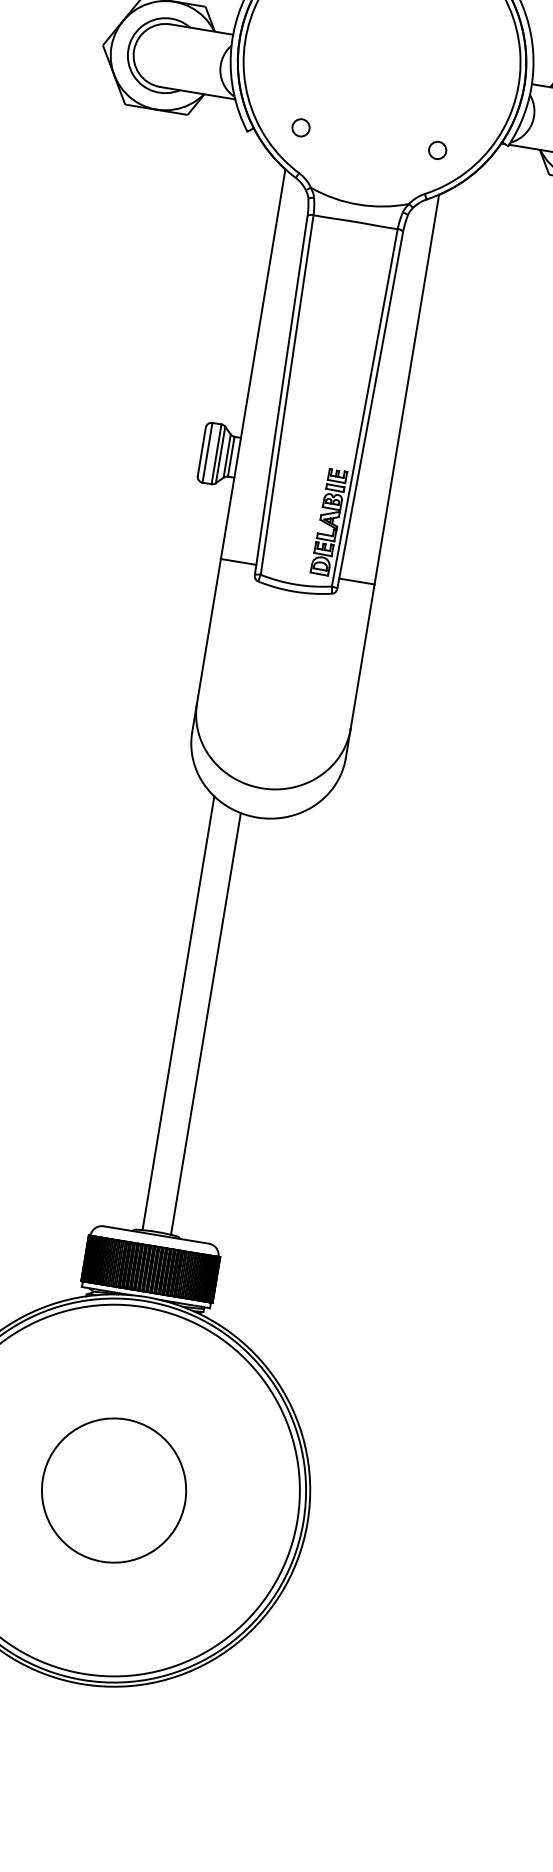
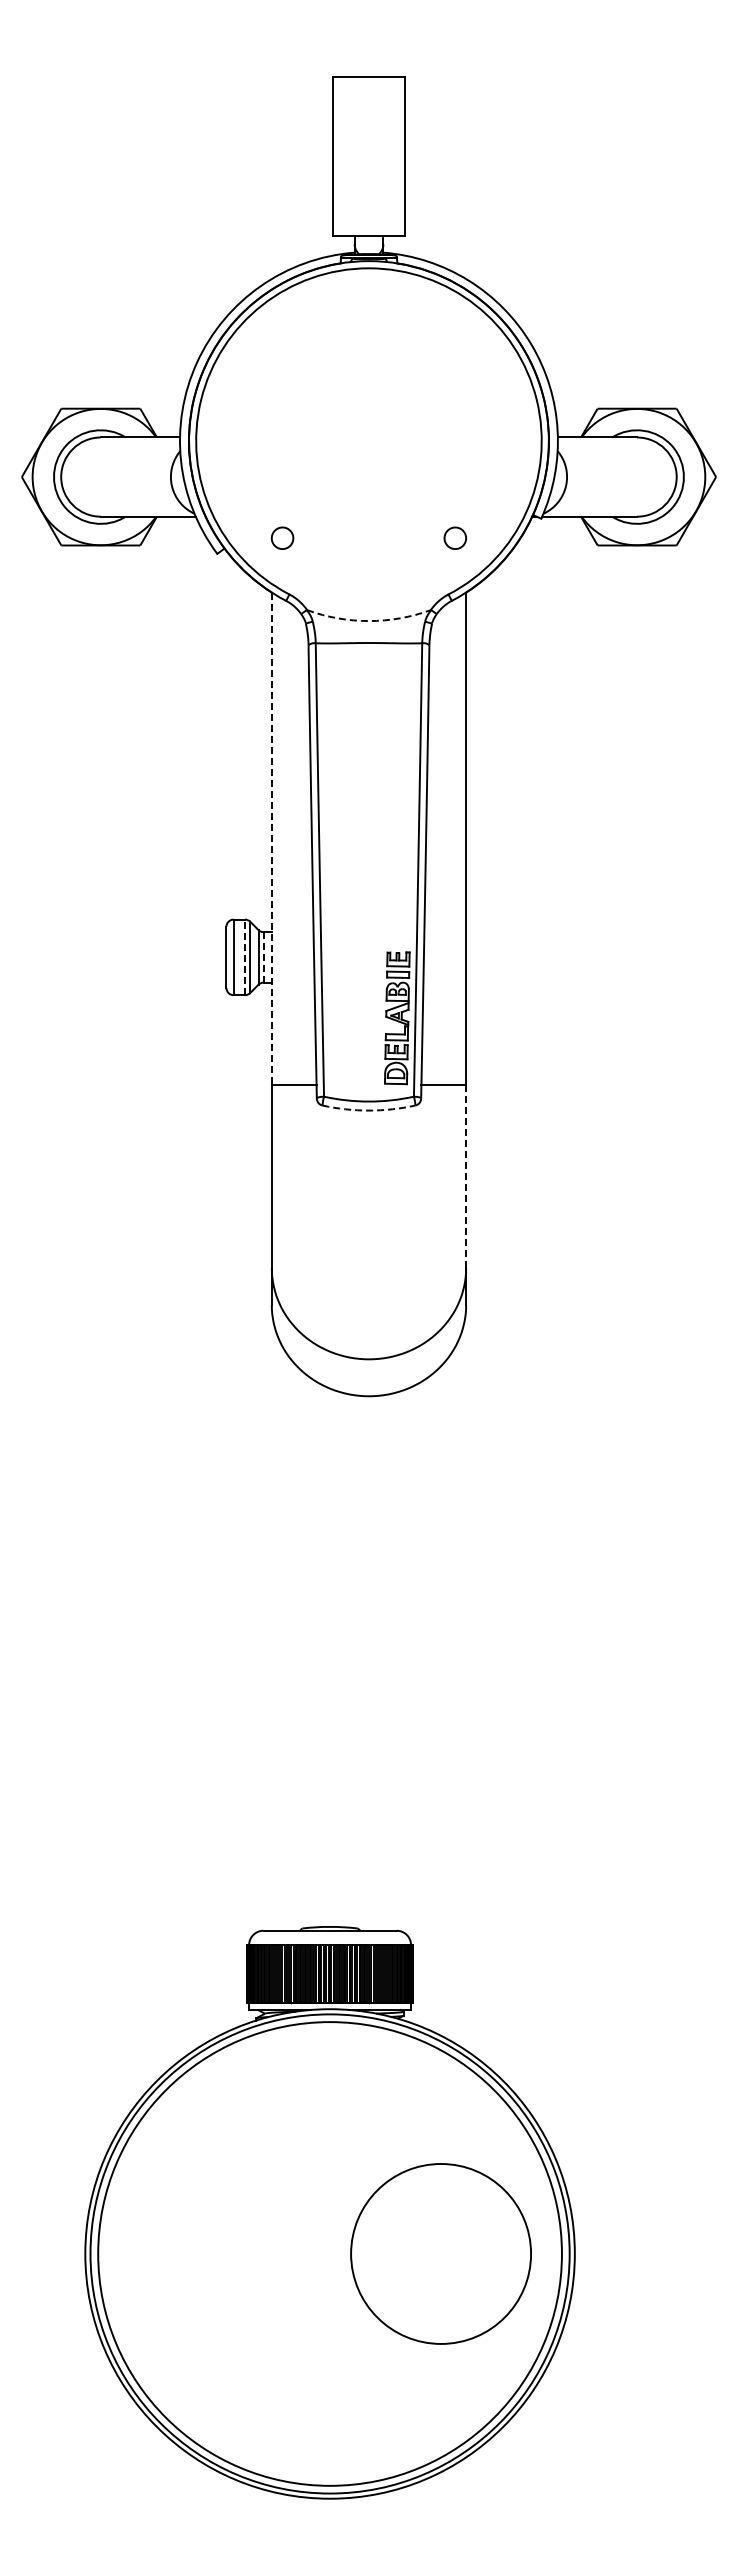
arc: (358, 204) -> (368, 621), solid -> dashed
line: (252, 364) -> (271, 839), solid -> dashed
line: (216, 454) -> (245, 957), solid -> dashed
line: (231, 456) -> (263, 957), solid -> dashed
arc: (294, 591) -> (368, 1110), solid -> dashed
line: (362, 656) -> (466, 1176), solid -> dashed
line: (178, 1013) -> (312, 1653), removed
line: (206, 1023) -> (348, 1660), removed
circle: (113, 1490) -> (440, 2253), moved

